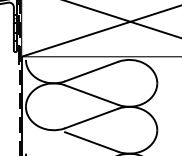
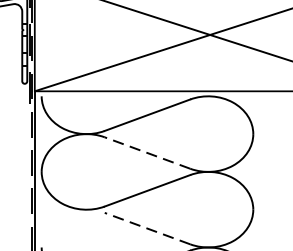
line: (91, 94) -> (147, 152), solid -> dashed
line: (91, 141) -> (147, 227), solid -> dashed

